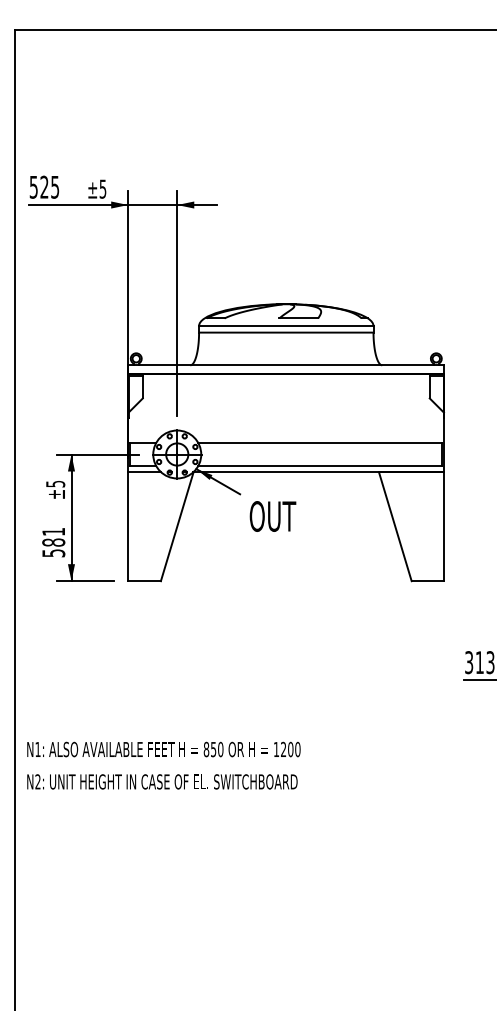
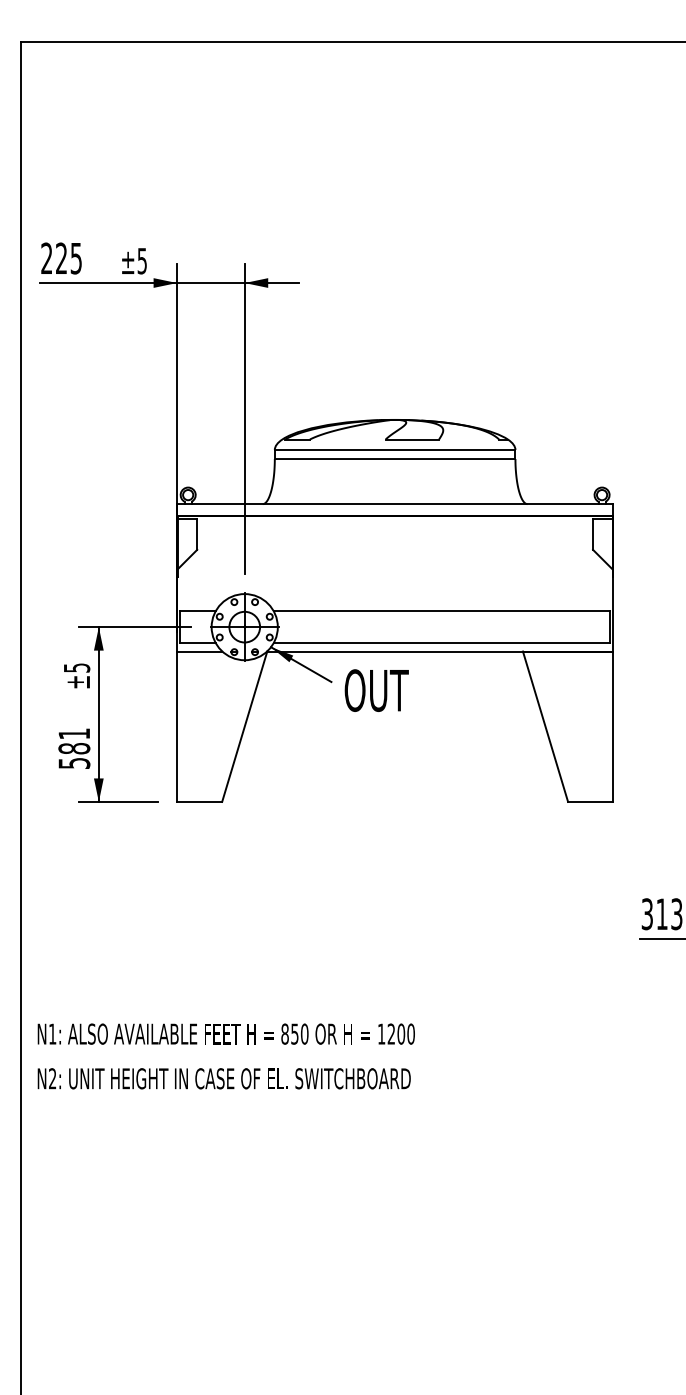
text: (33, 186) -> (46, 257), 525 -> 225
text: (272, 516) -> (376, 690), moved

